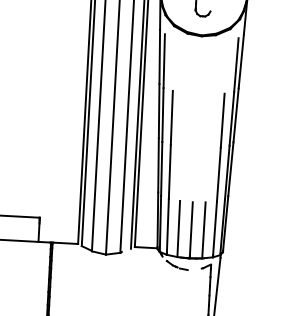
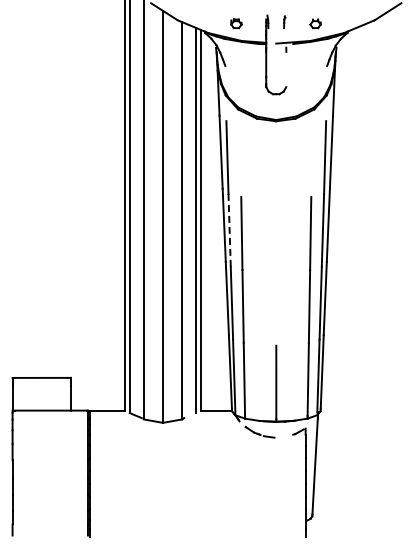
line: (162, 115) -> (229, 230), solid -> dashed
line: (178, 227) -> (259, 381), removed
line: (204, 229) -> (293, 381), removed

